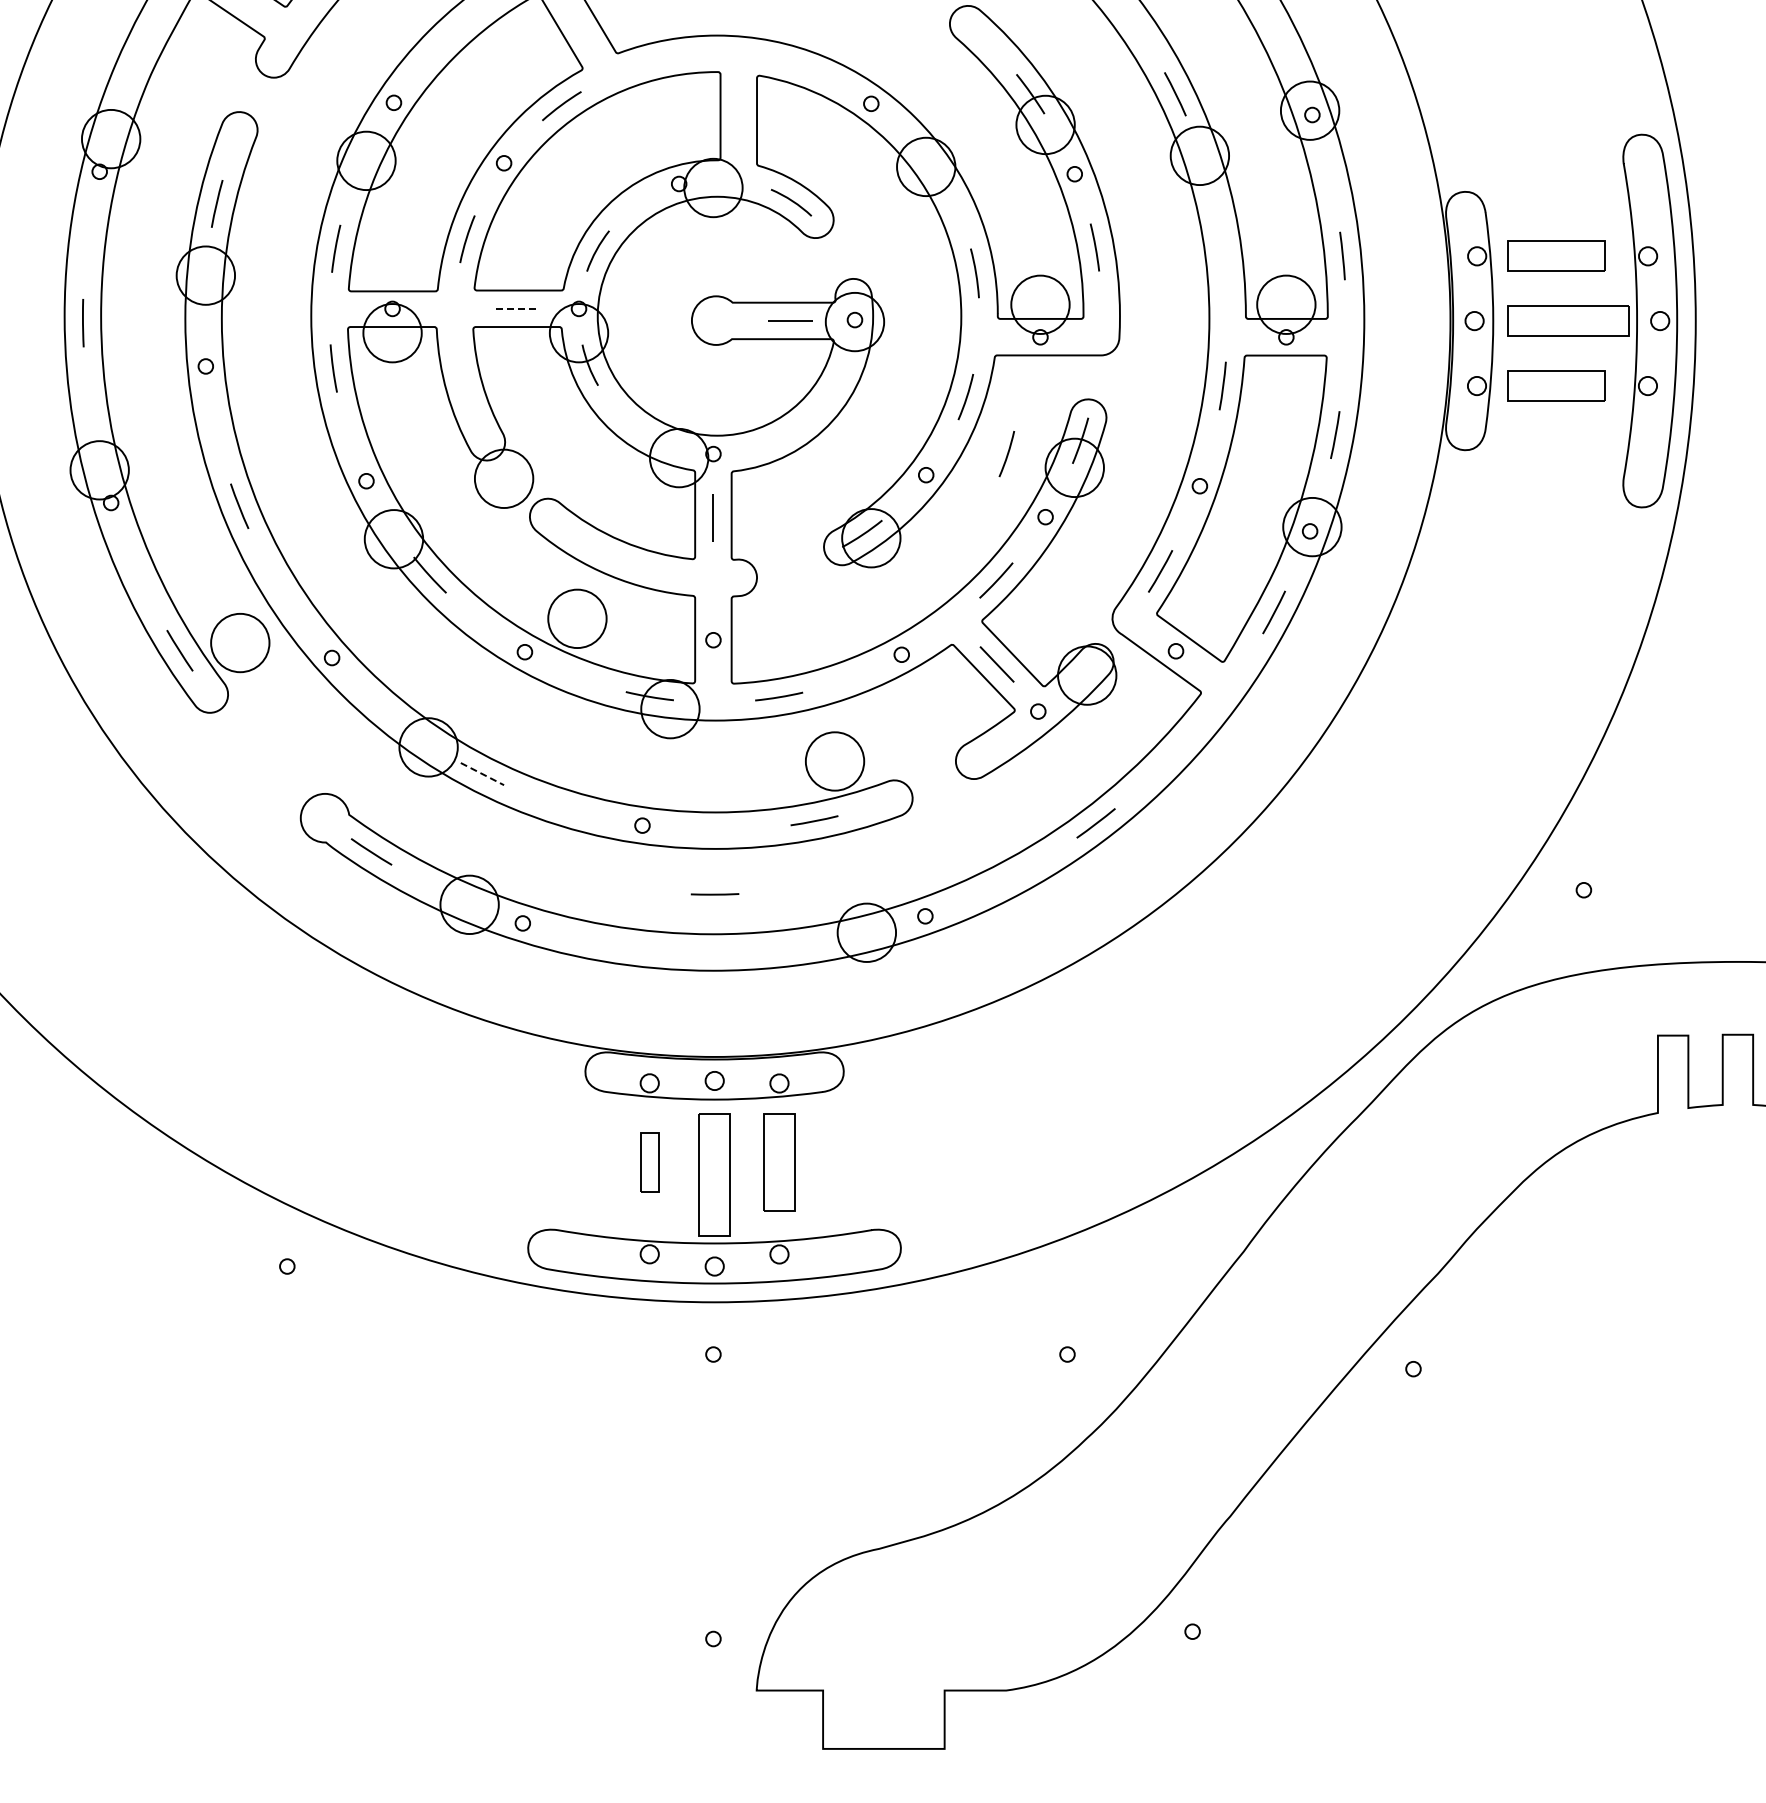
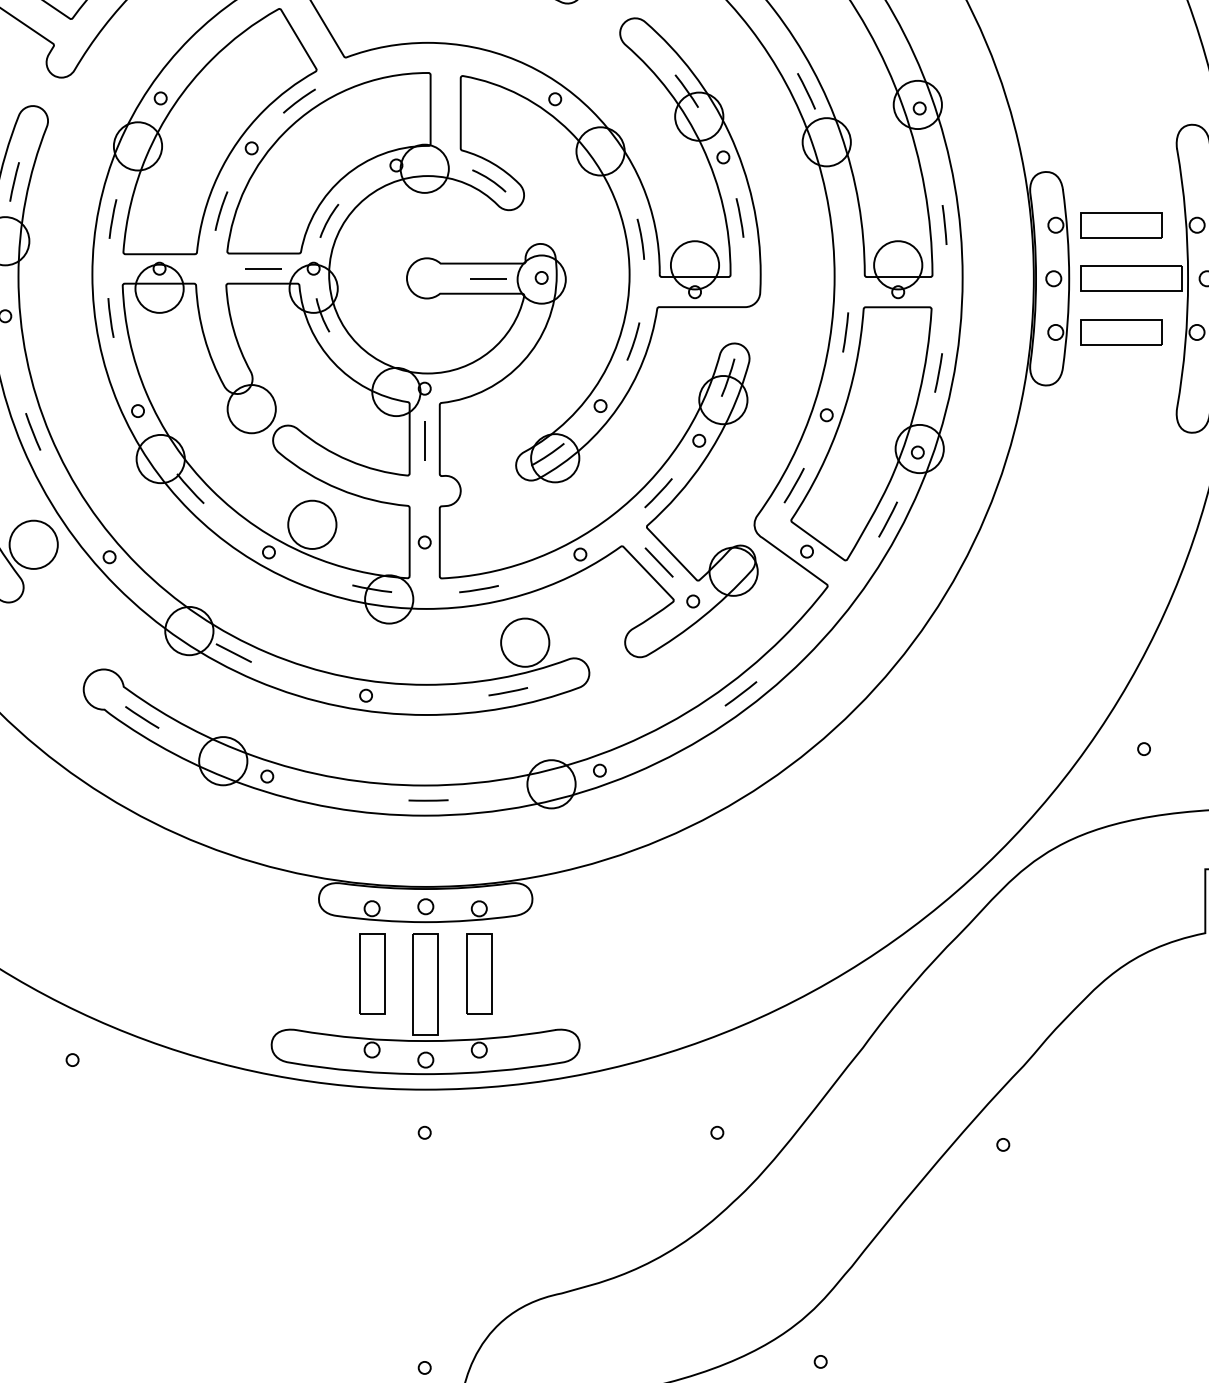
line: (518, 308) -> (263, 268), dashed -> solid
line: (1006, 454) -> (666, 389), removed
line: (482, 774) -> (233, 653), dashed -> solid
line: (714, 894) -> (428, 800), moved
part: (649, 1162) -> (371, 974), size x1.67

